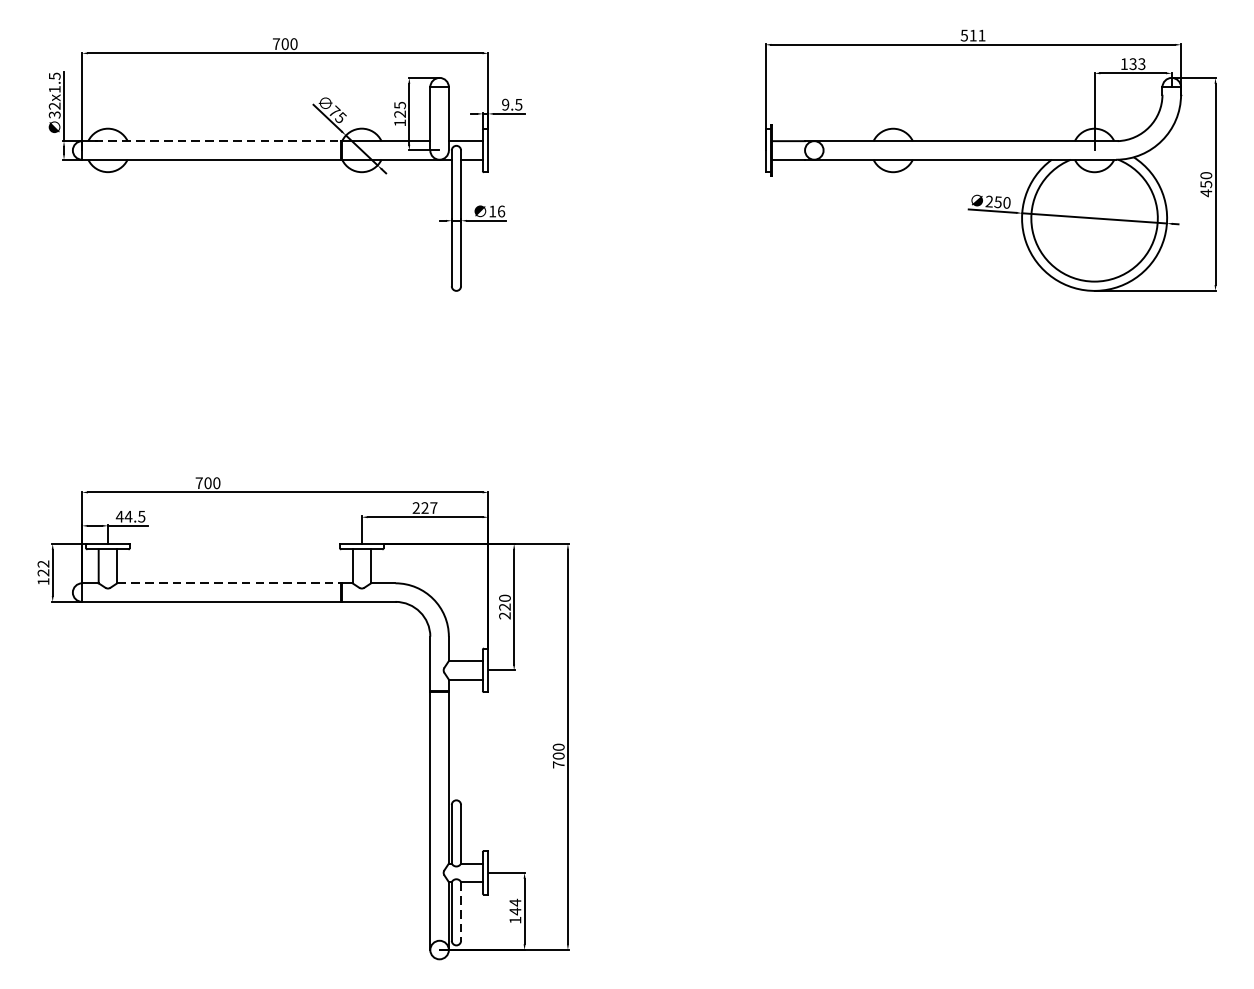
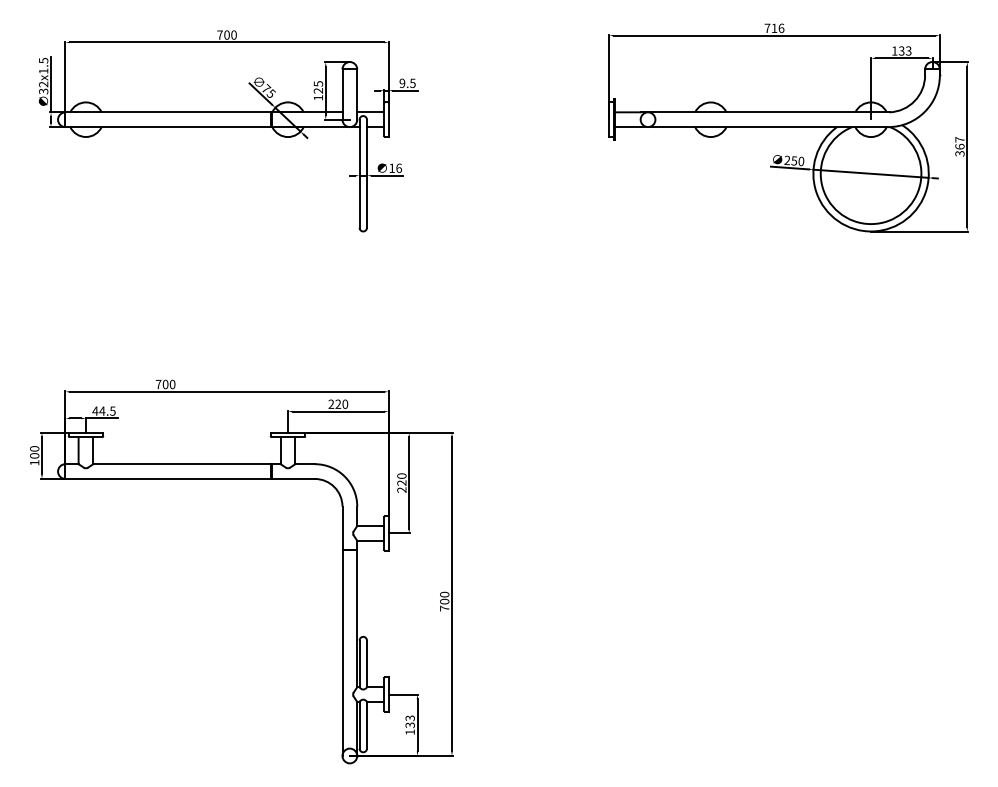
text: (973, 35) -> (774, 28), 511 -> 716
line: (217, 141) -> (173, 112), dashed -> solid
text: (1205, 184) -> (959, 146), 450 -> 367
text: (434, 507) -> (345, 403), 227 -> 220
text: (43, 568) -> (34, 452), 122 -> 100
line: (229, 583) -> (182, 464), dashed -> solid
text: (514, 906) -> (409, 721), 144 -> 133
line: (460, 911) -> (366, 725), dashed -> solid

